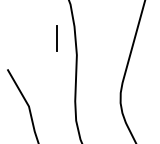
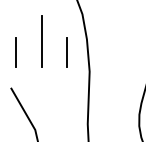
line: (34, 28) -> (41, 41), added
line: (11, 38) -> (15, 52), added

